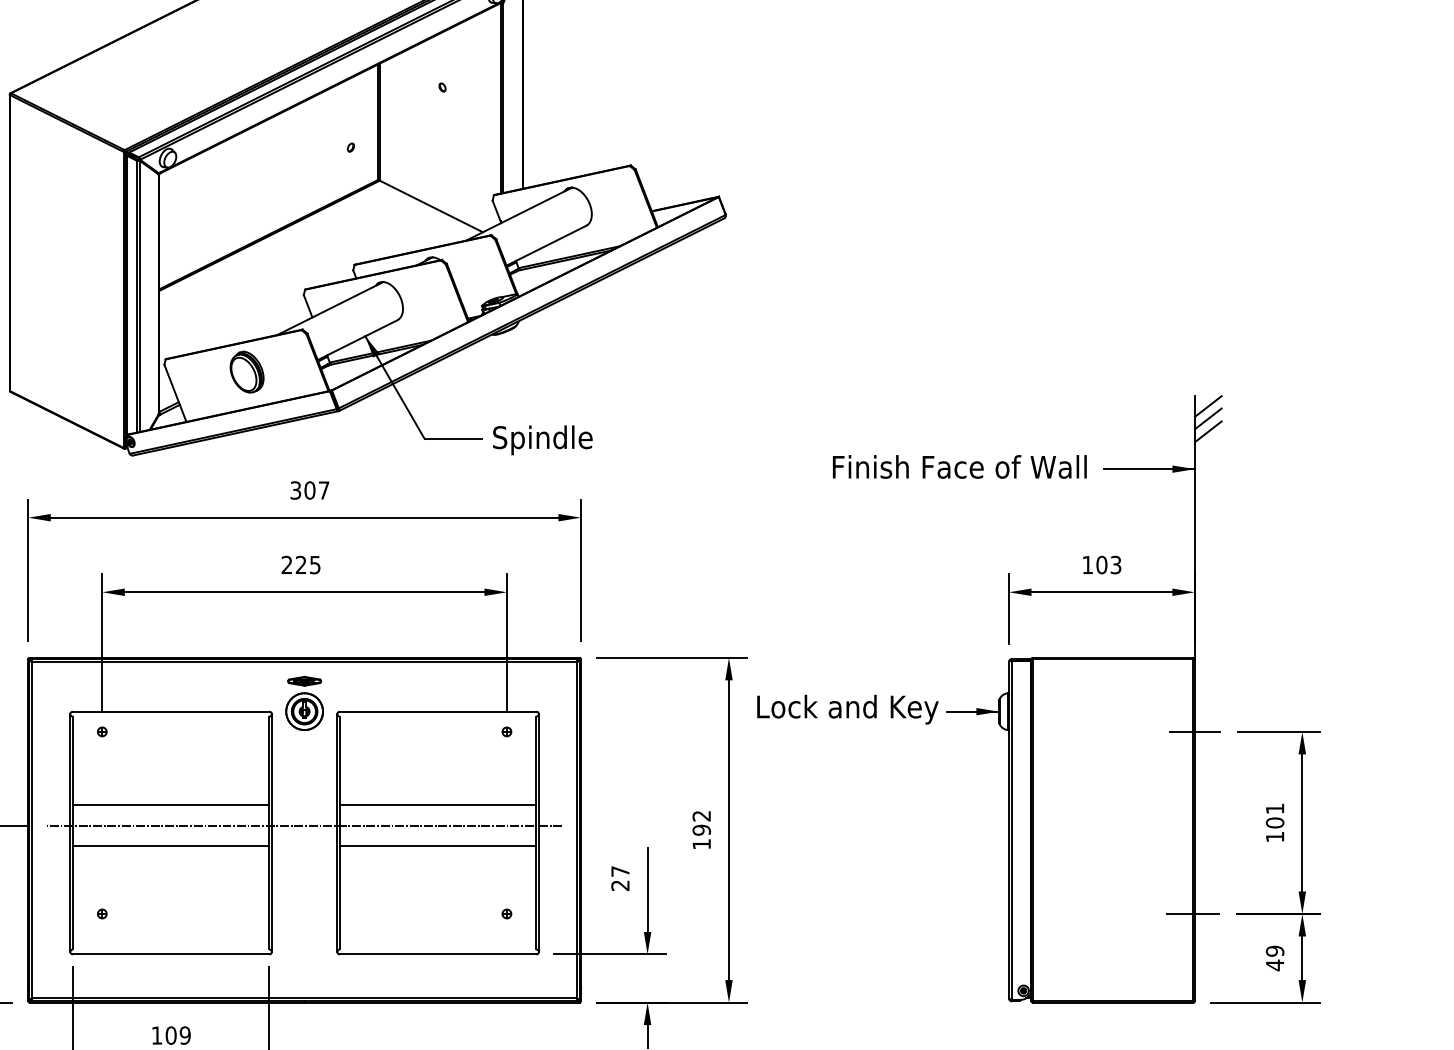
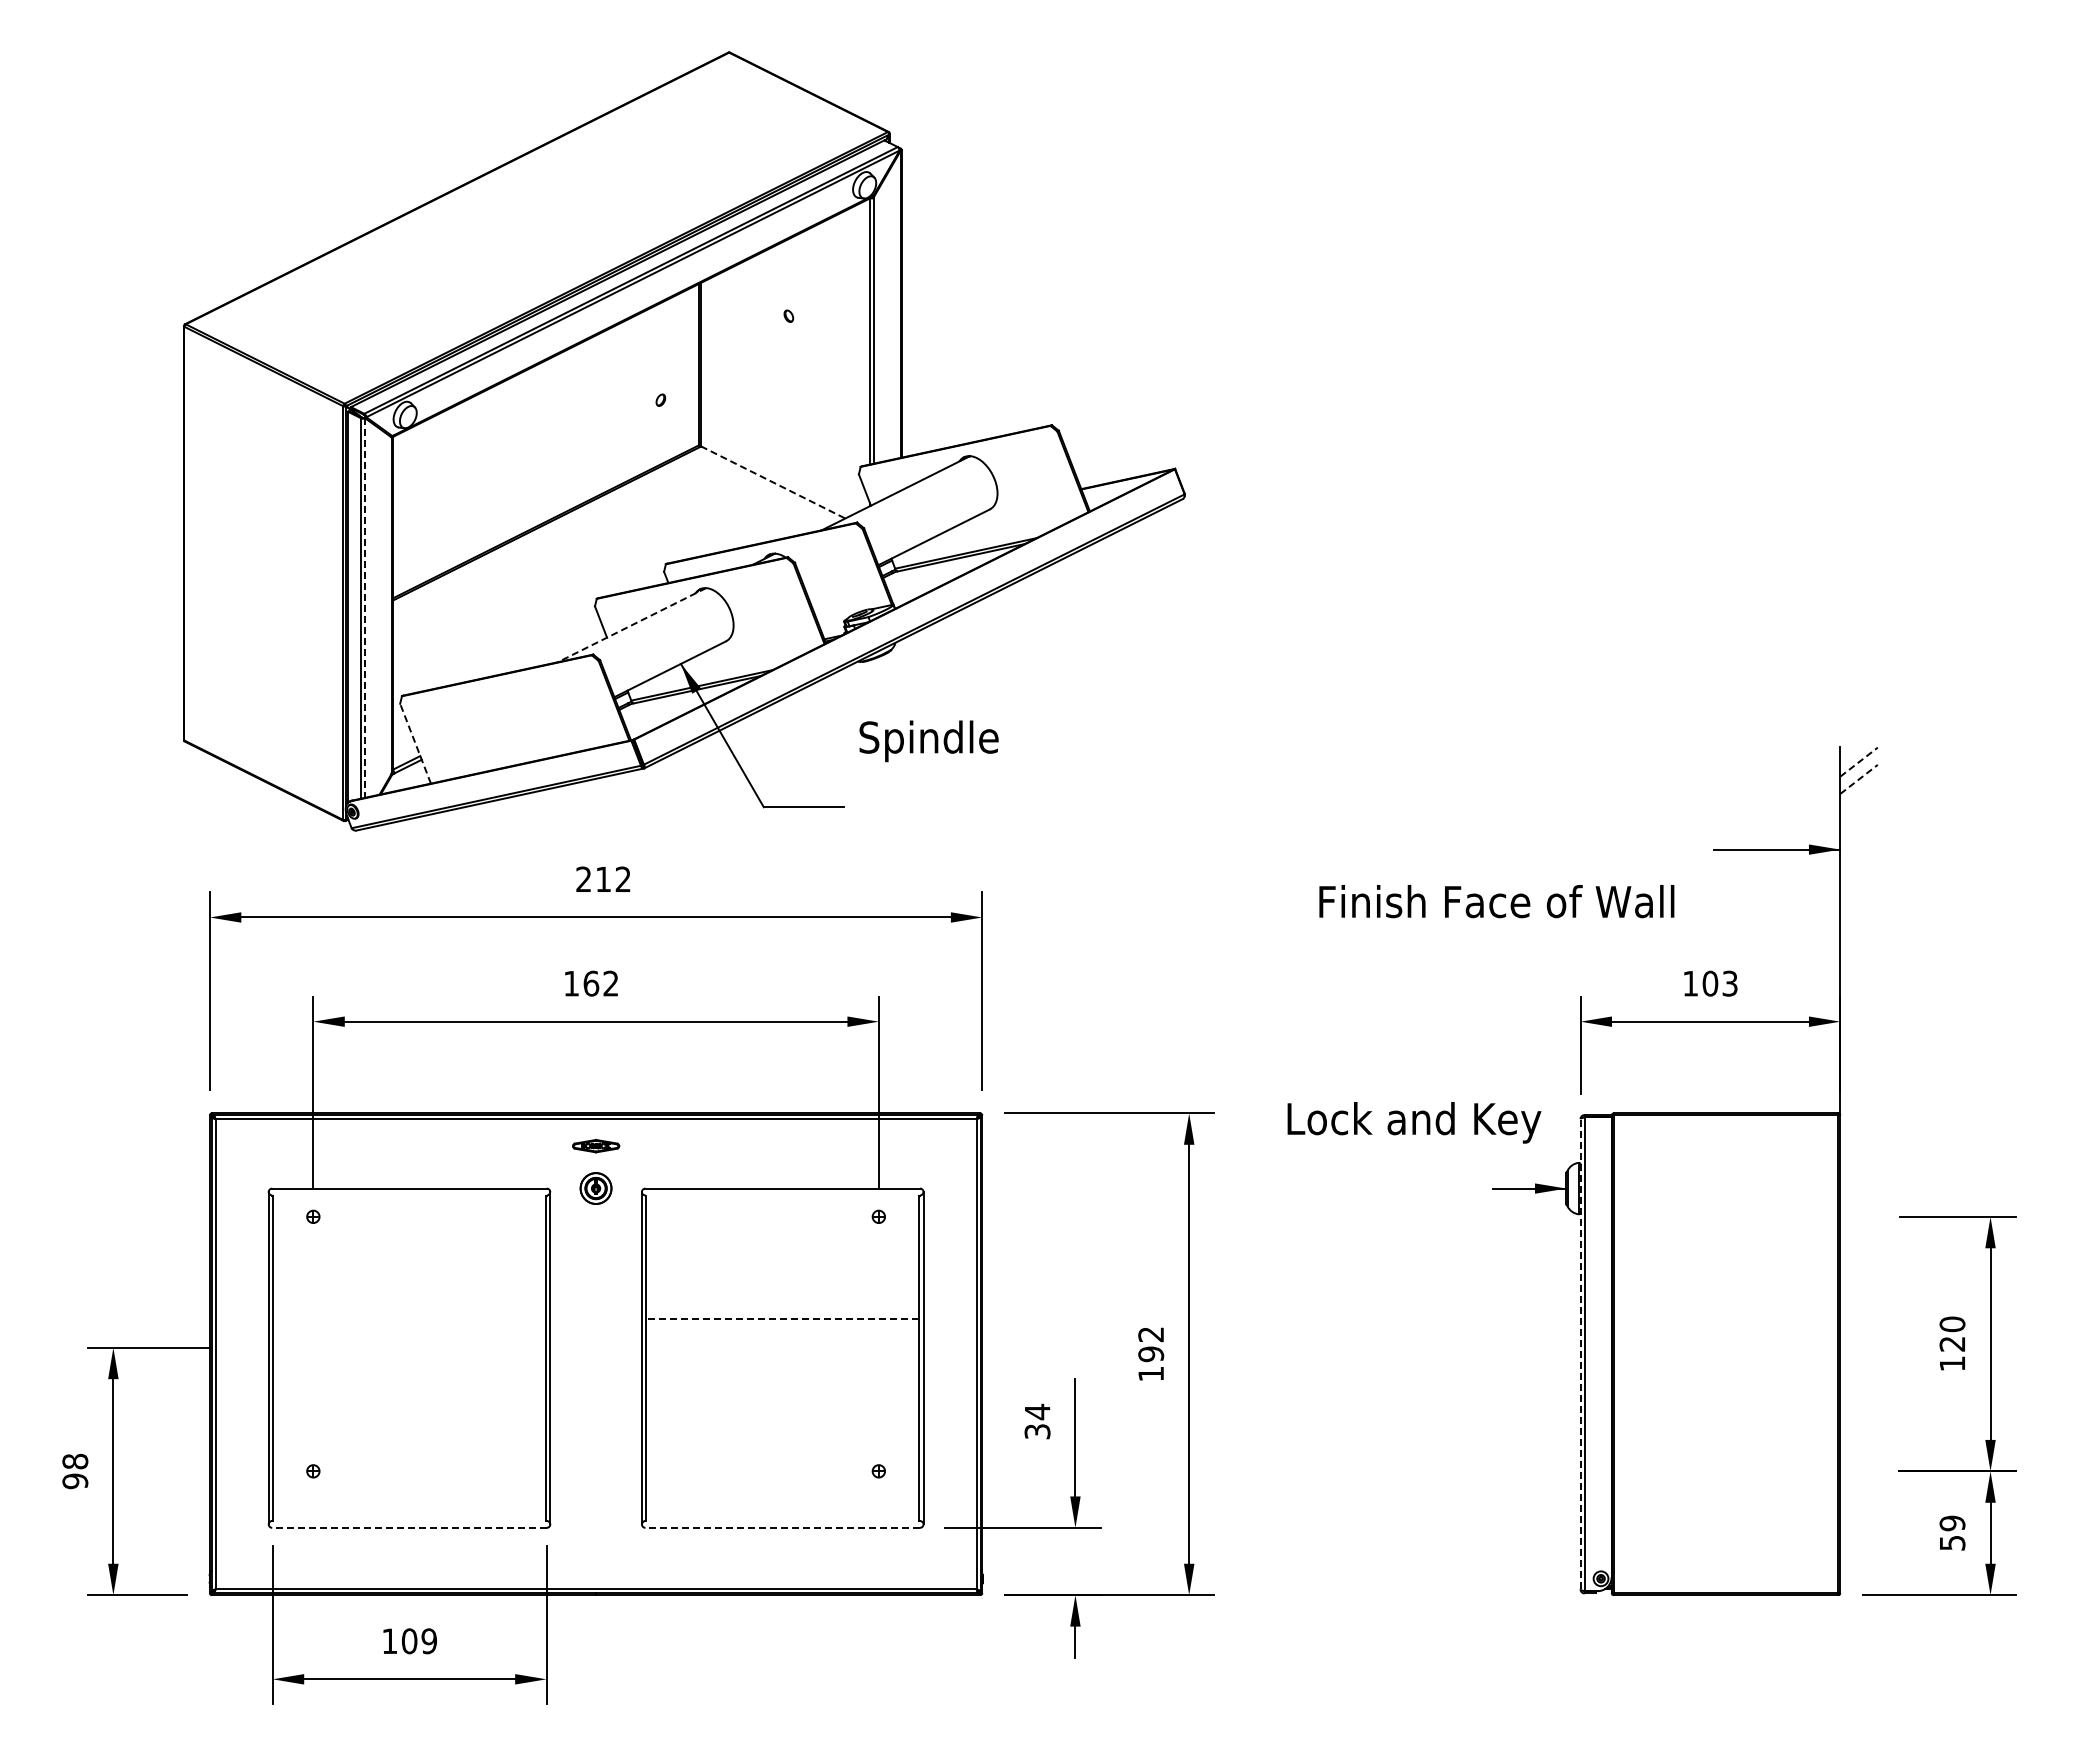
line: (431, 206) -> (773, 482), solid -> dashed
line: (139, 296) -> (365, 608), solid -> dashed
line: (330, 308) -> (632, 625), solid -> dashed
part: (246, 371) -> (515, 713), removed
line: (175, 393) -> (415, 743), solid -> dashed
line: (1208, 406) -> (1859, 762), solid -> dashed
line: (1208, 418) -> (1859, 779), solid -> dashed
line: (1207, 431) -> (1858, 797), removed
text: (542, 440) -> (928, 741), moved
text: (959, 466) -> (1496, 901), moved
text: (309, 490) -> (603, 879), 307 -> 212
text: (301, 564) -> (591, 983), 225 -> 162
text: (847, 709) -> (1414, 1122), moved
part: (304, 711) -> (595, 1188), size x0.6
line: (1194, 731) -> (1840, 1216), removed
line: (171, 805) -> (409, 1319), removed
line: (437, 805) -> (782, 1319), solid -> dashed
text: (1275, 815) -> (1952, 1333), 101 -> 120
line: (304, 825) -> (595, 1347), removed
line: (1008, 829) -> (1580, 1353), solid -> dashed
line: (171, 846) -> (409, 1376), removed
line: (437, 846) -> (782, 1376), removed
text: (620, 878) -> (1037, 1421), 27 -> 34
line: (1192, 914) -> (1837, 1471), removed
line: (171, 954) -> (409, 1527), solid -> dashed
line: (437, 954) -> (782, 1527), solid -> dashed
text: (1275, 965) -> (1952, 1543), 49 -> 59

